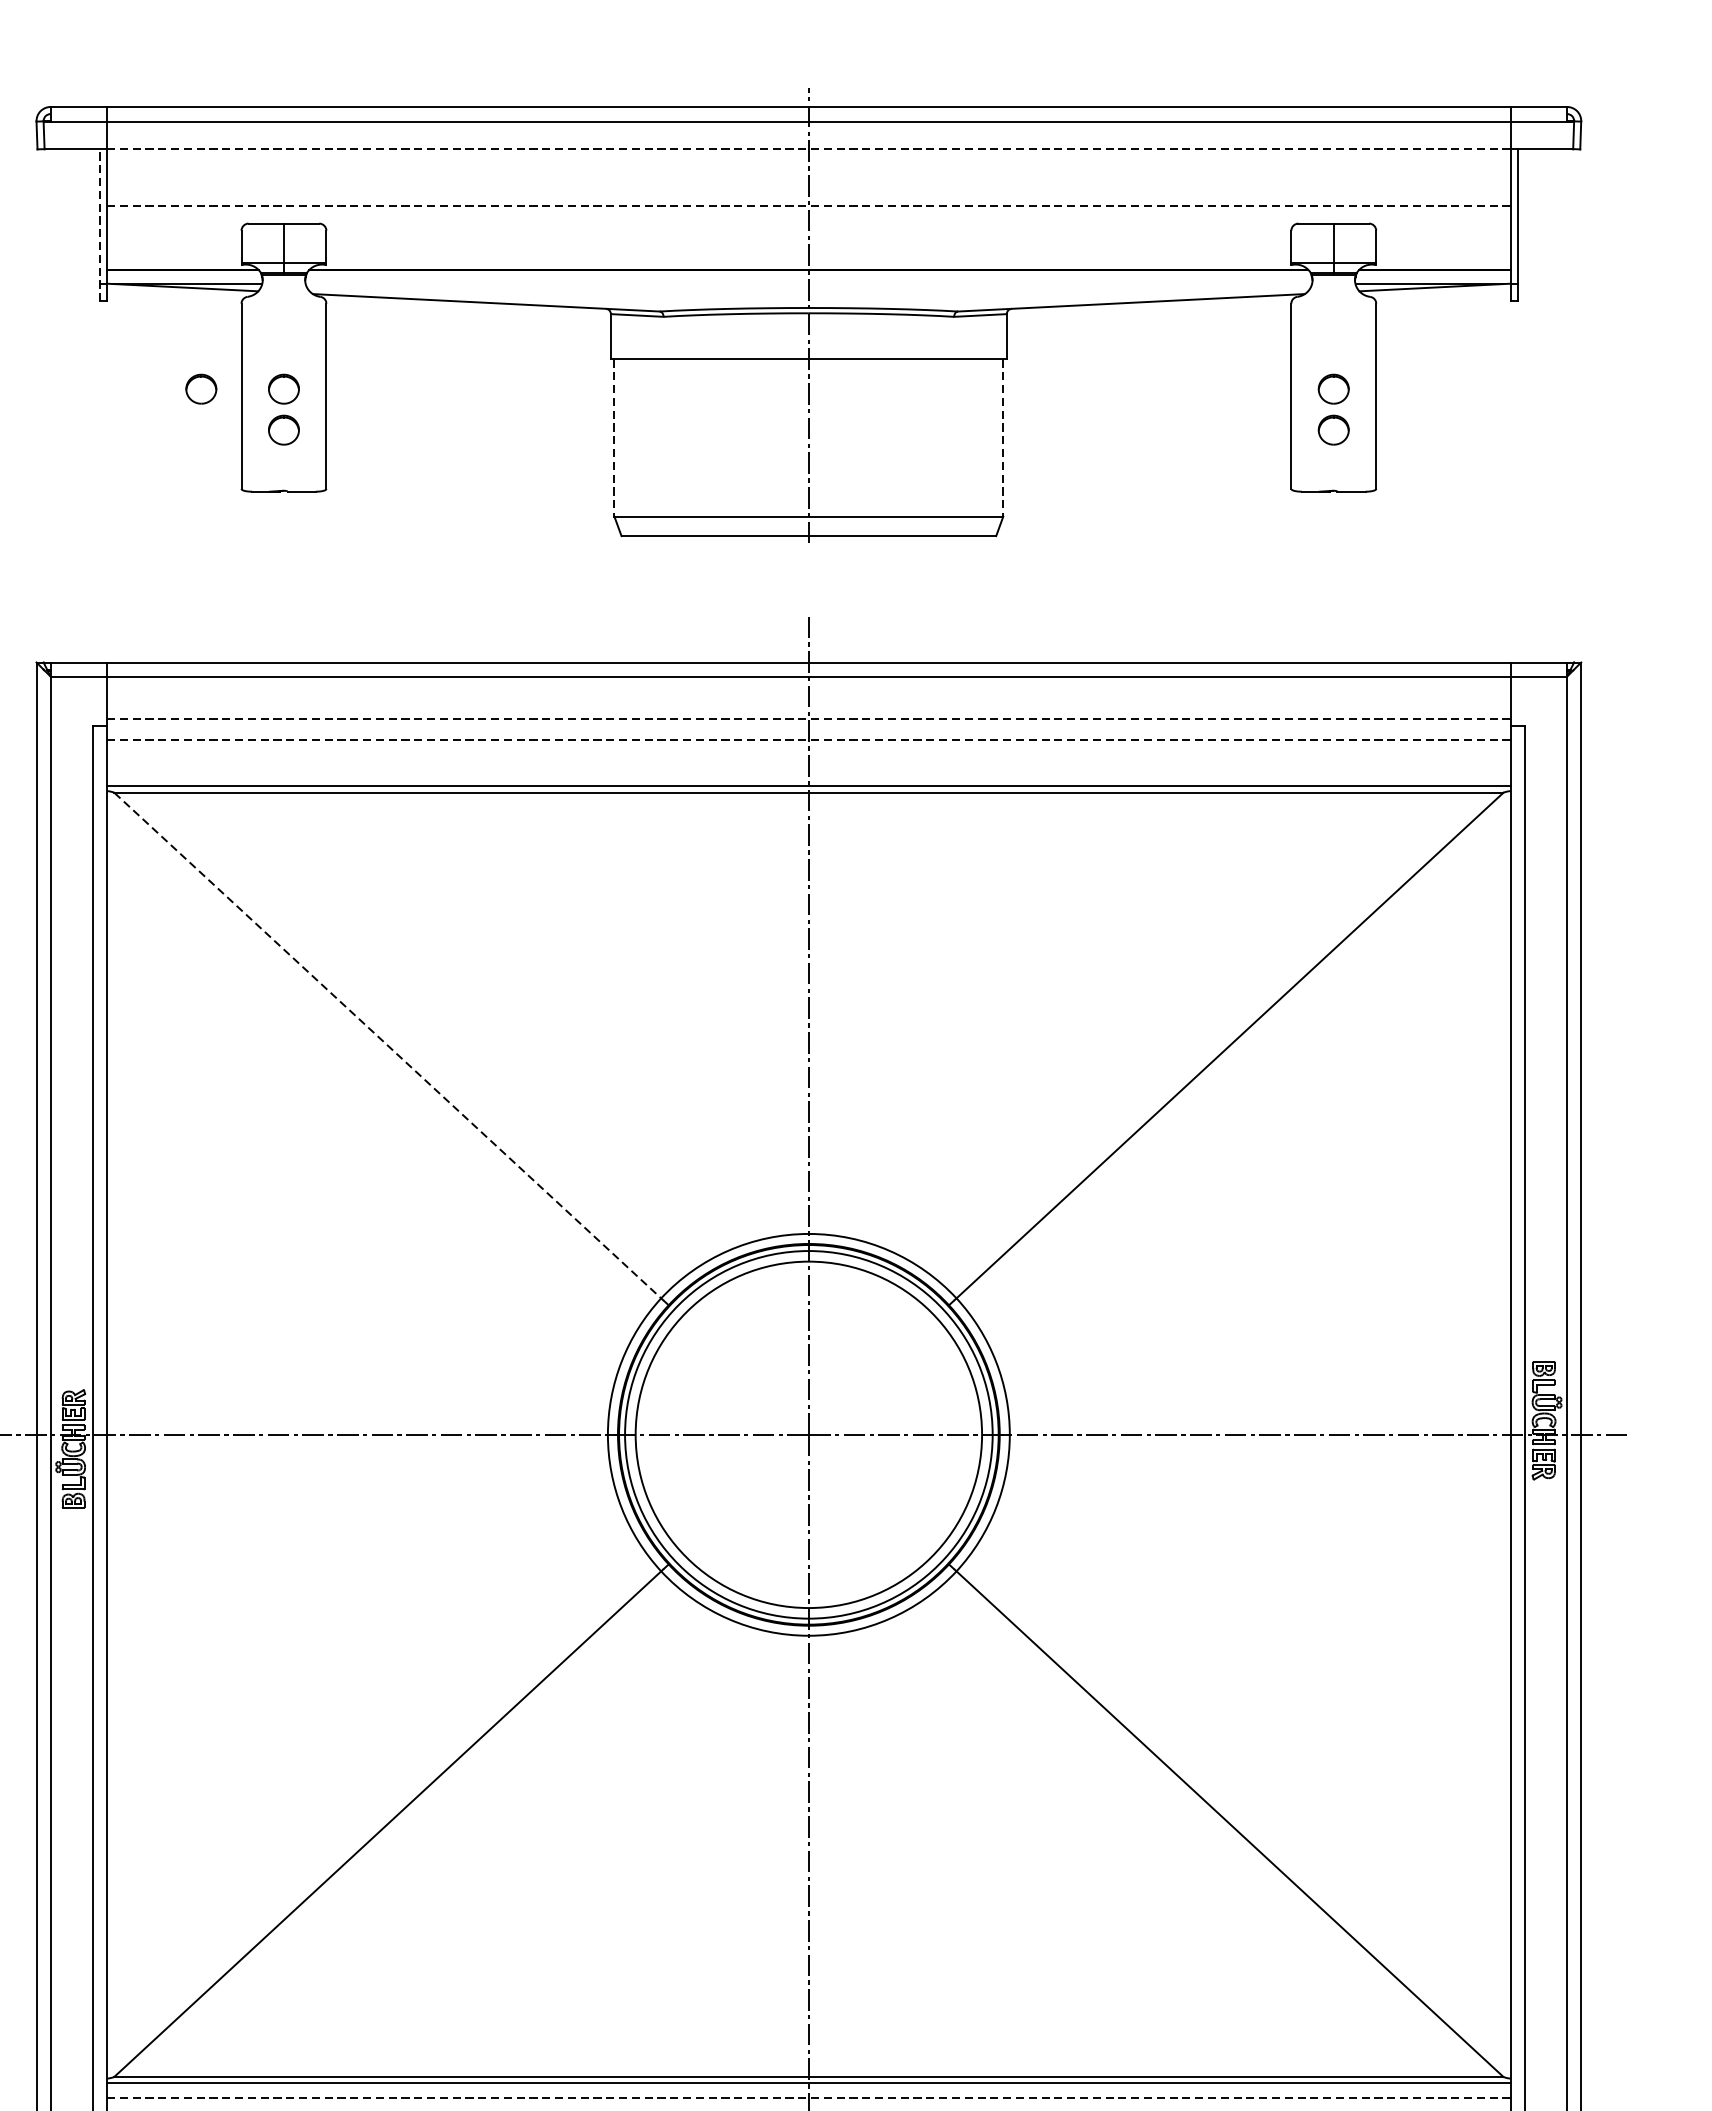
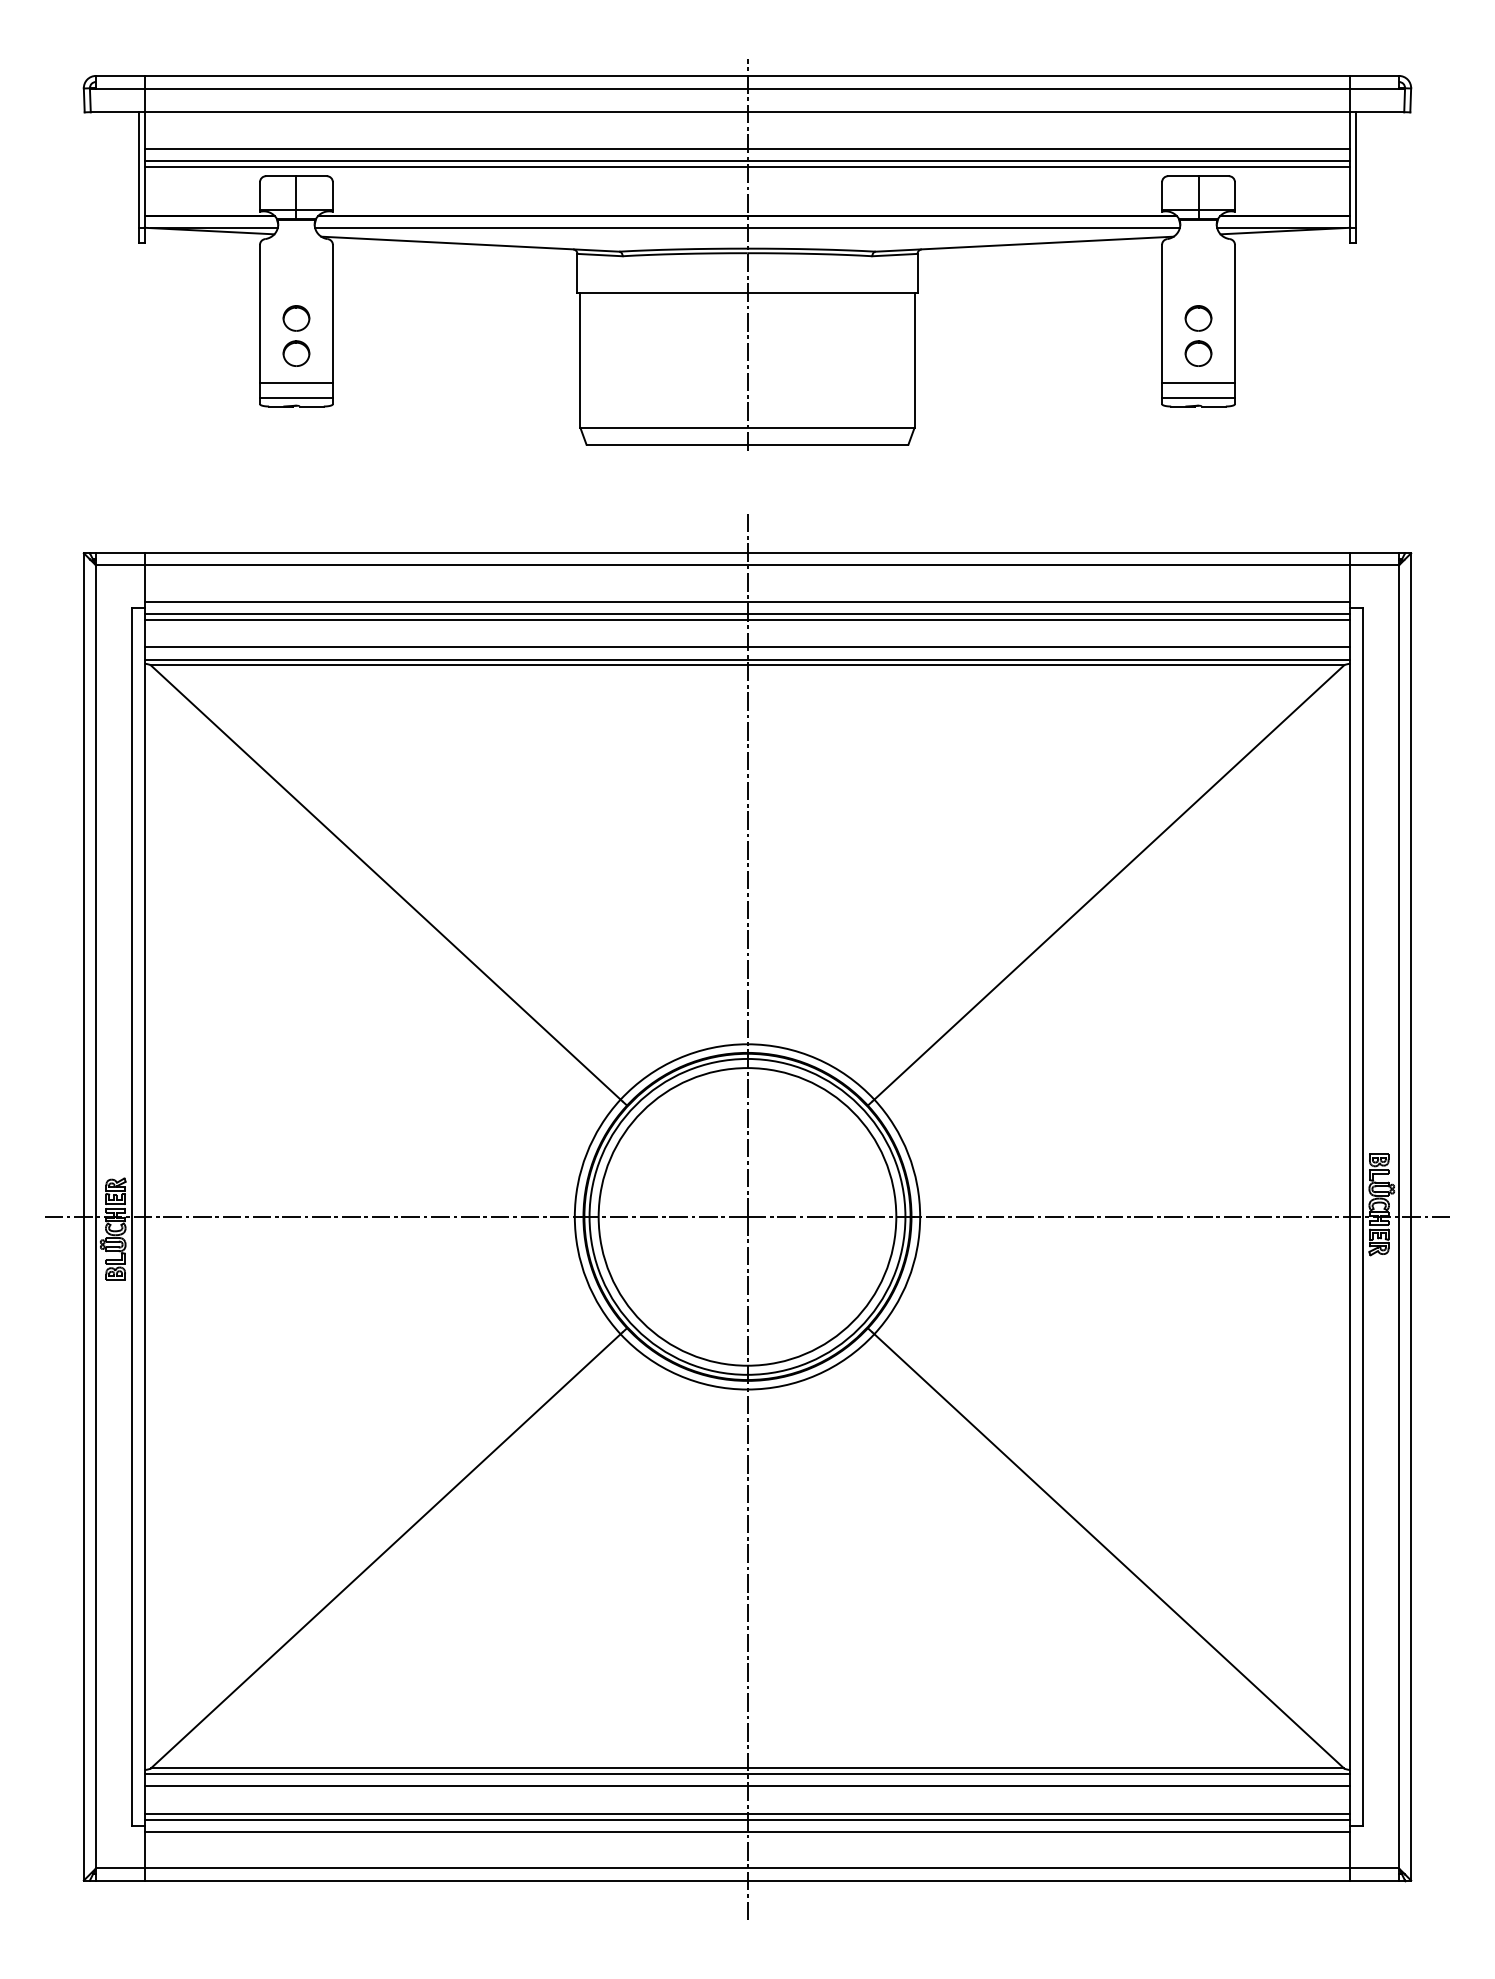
line: (808, 149) -> (747, 112), dashed -> solid
line: (808, 191) -> (747, 148), added
line: (808, 205) -> (747, 160), dashed -> solid
line: (808, 213) -> (747, 167), added
line: (100, 225) -> (138, 177), dashed -> solid
line: (808, 284) -> (747, 228), added
part: (201, 389) -> (225, 318), removed
line: (614, 438) -> (580, 360), dashed -> solid
line: (1003, 438) -> (914, 360), dashed -> solid
line: (284, 464) -> (296, 383), added
line: (1333, 464) -> (1198, 383), added
line: (284, 481) -> (296, 397), added
line: (1333, 481) -> (1198, 397), added
line: (808, 718) -> (747, 601), dashed -> solid
line: (808, 733) -> (747, 614), added
line: (808, 740) -> (747, 620), dashed -> solid
line: (808, 772) -> (747, 647), added
line: (387, 1045) -> (385, 882), dashed -> solid
line: (808, 2097) -> (747, 1786), dashed -> solid

